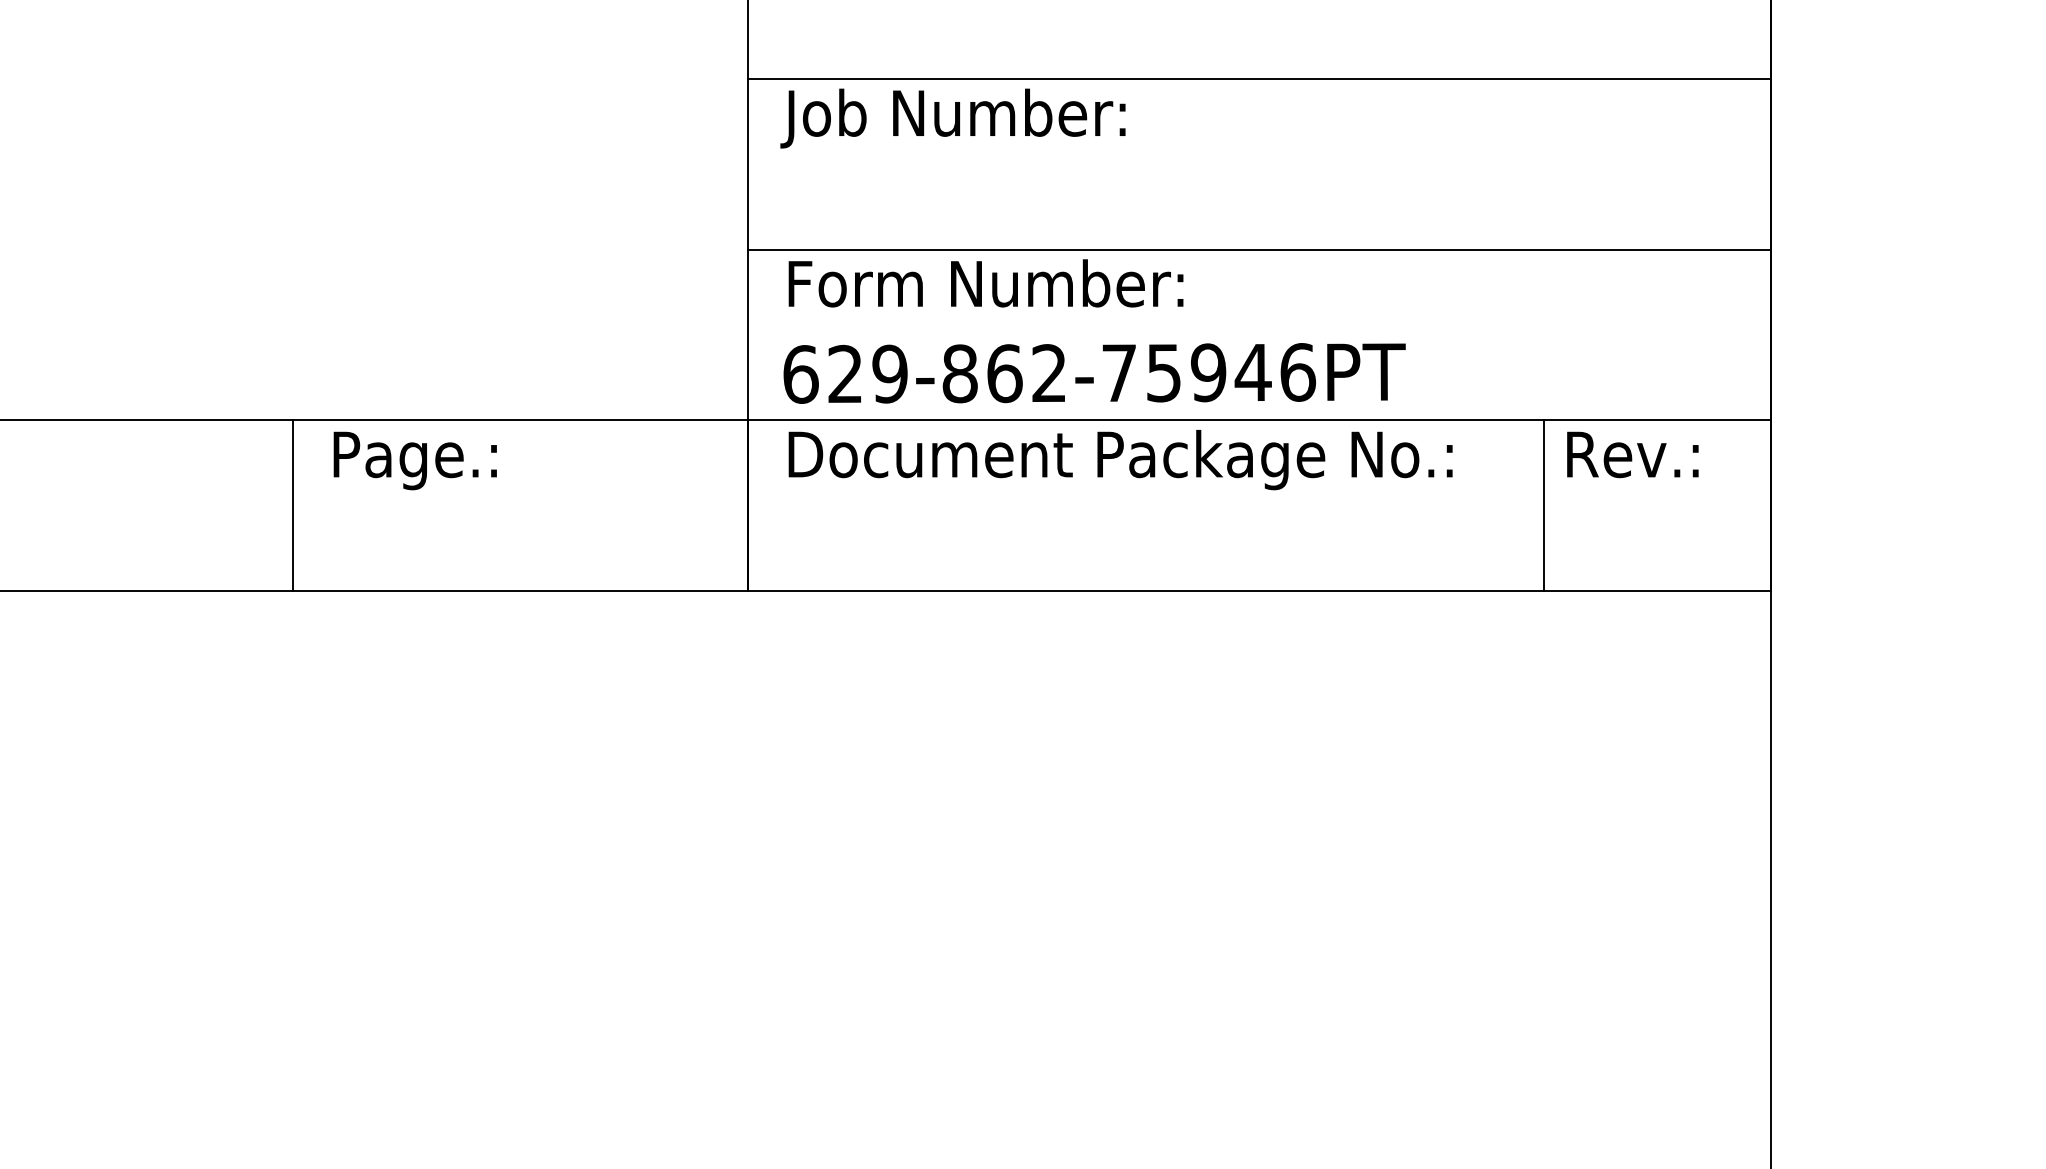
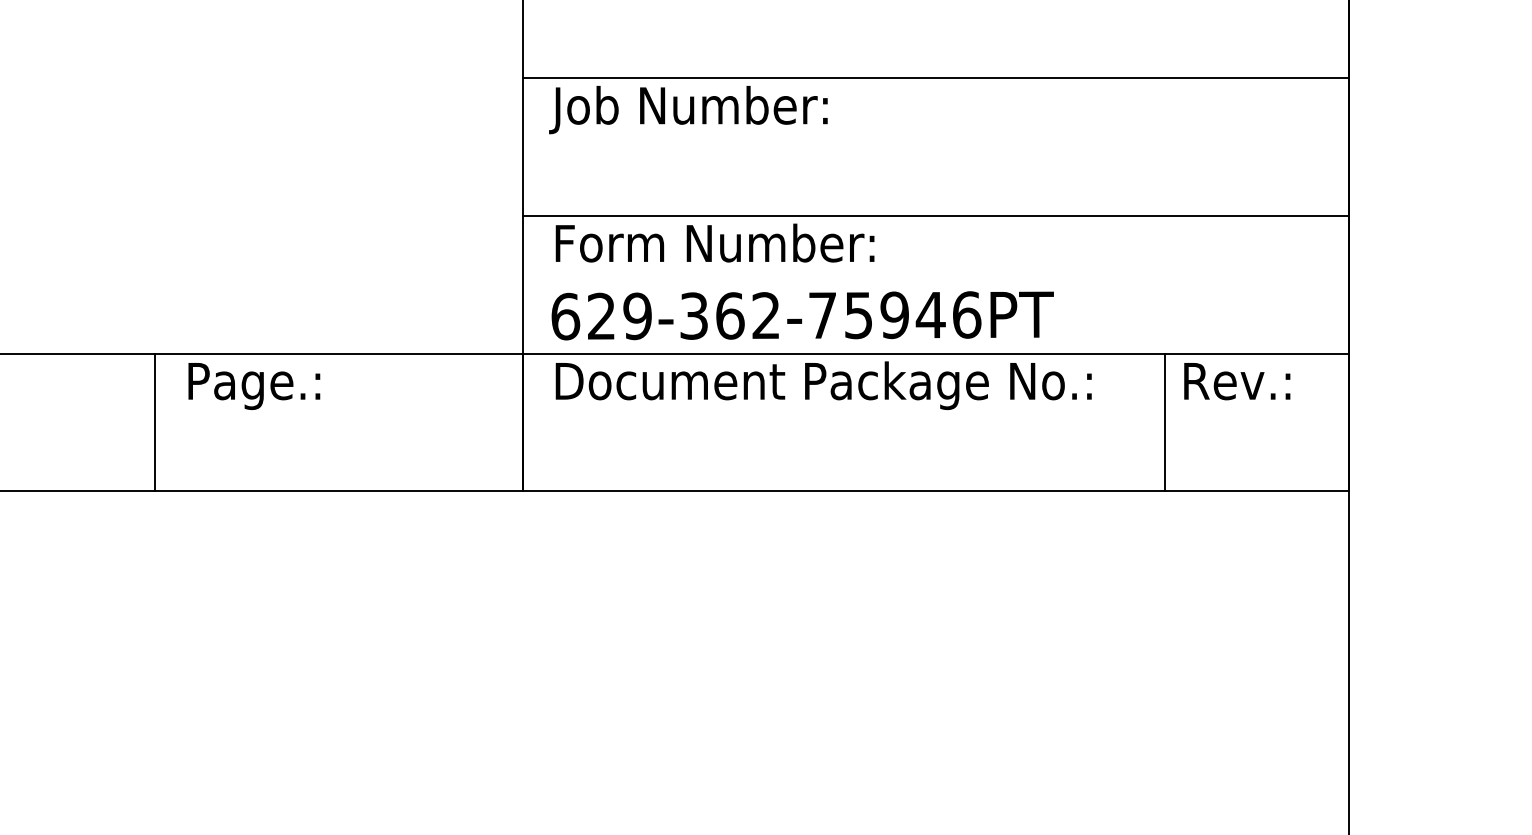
text: (959, 373) -> (693, 315), 629-862-75946PT -> 629-362-75946PT

